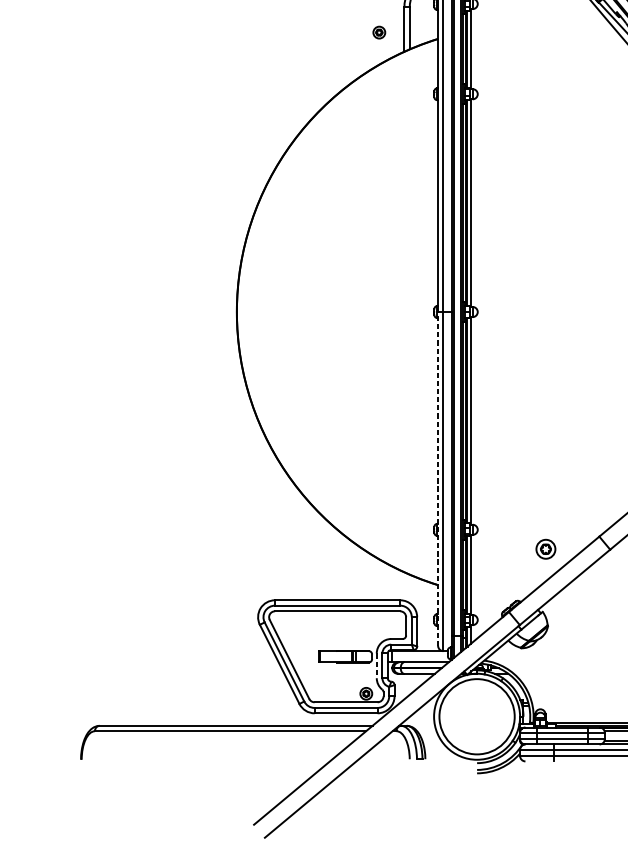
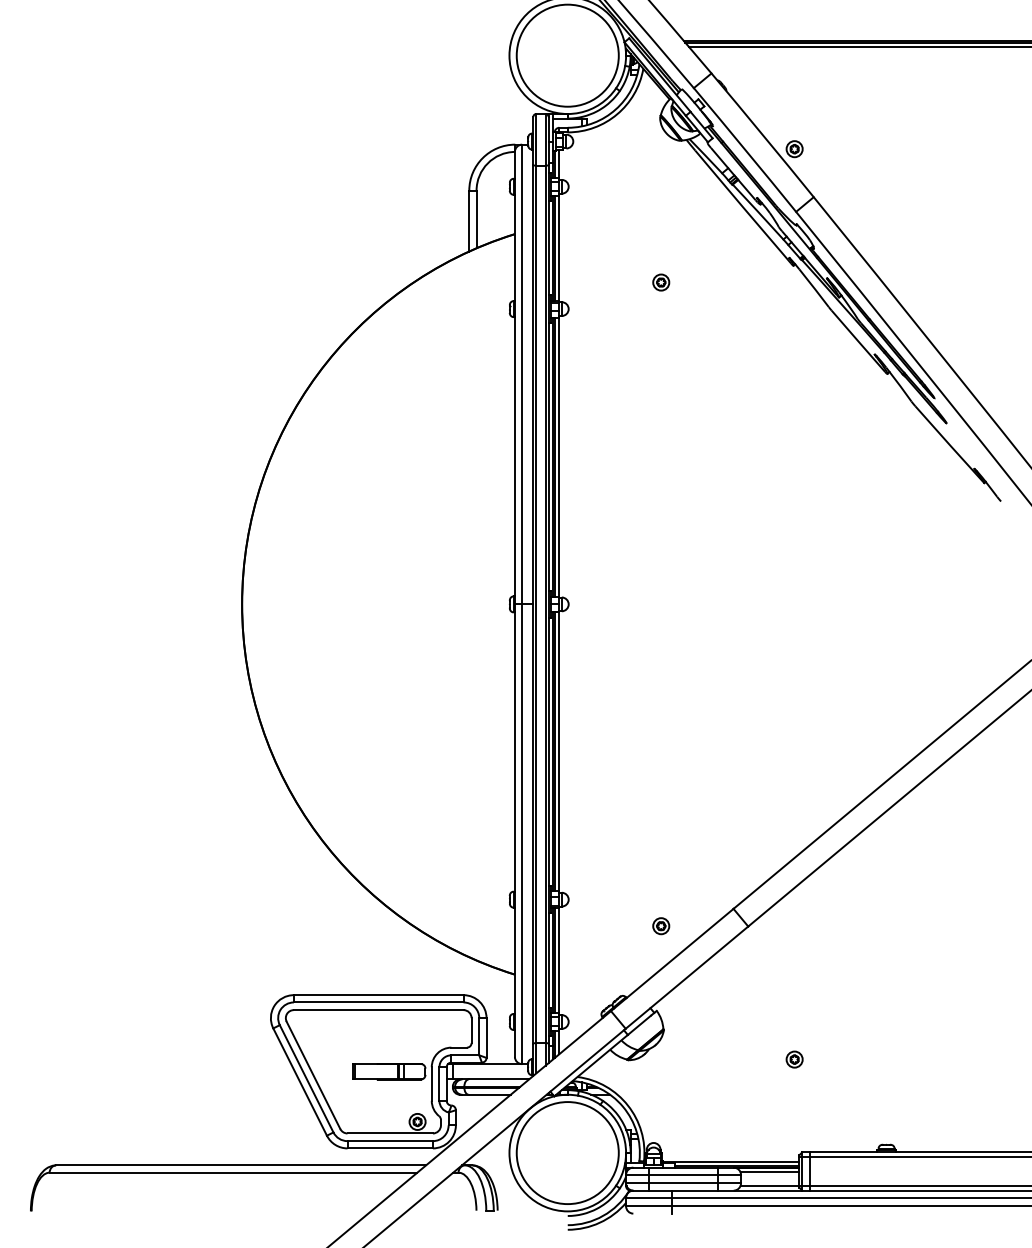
part: (379, 32) -> (661, 282), moved
line: (437, 478) -> (514, 830), dashed -> solid
part: (546, 549) -> (661, 926), size x0.62
line: (376, 666) -> (431, 1084), dashed -> solid

